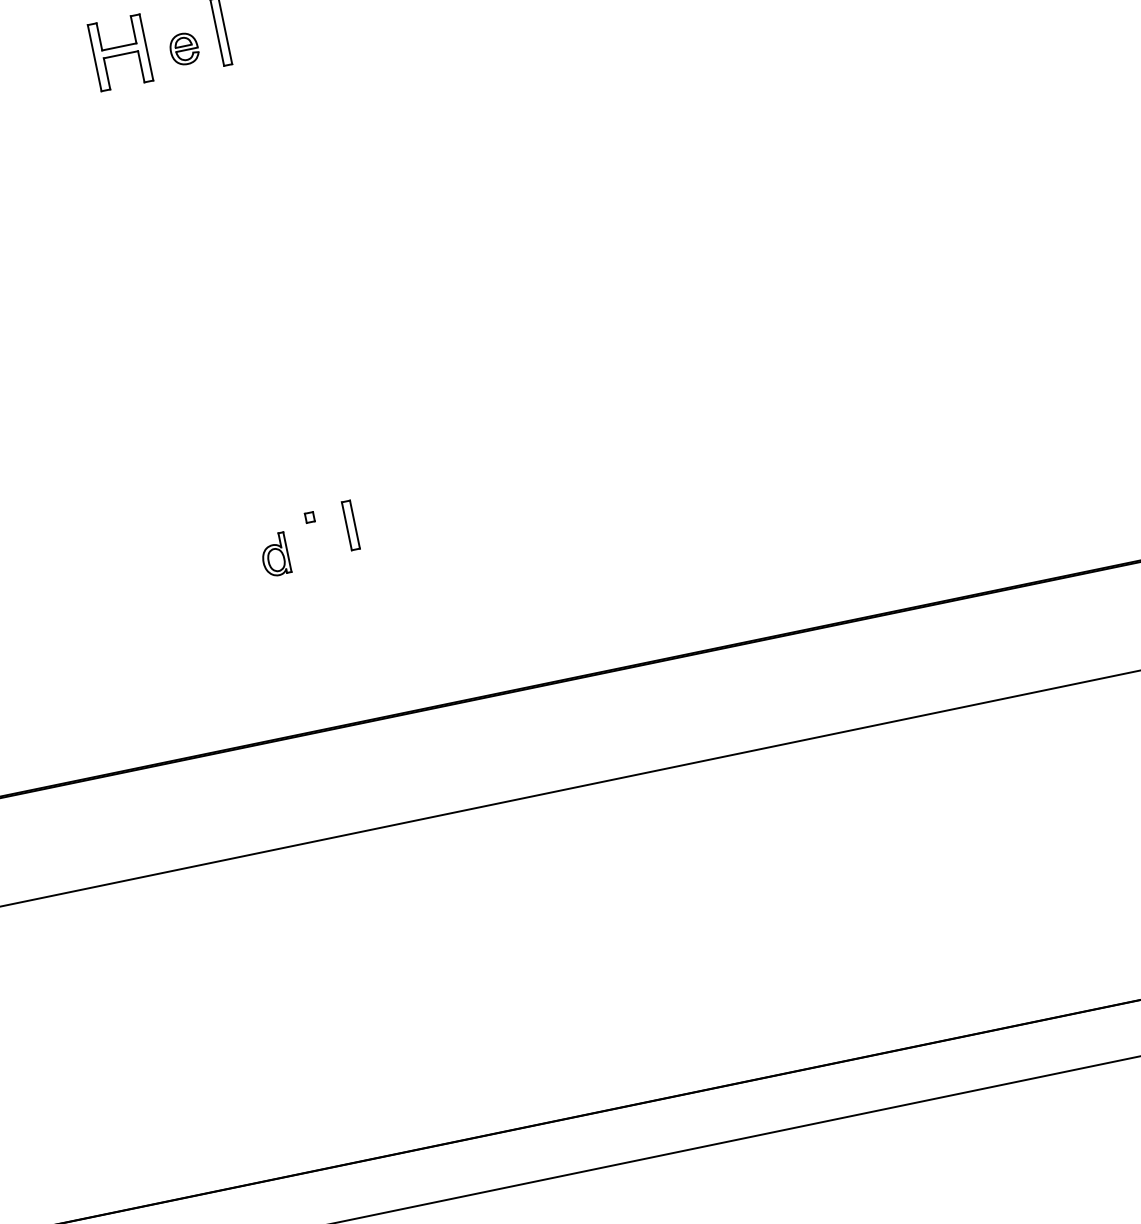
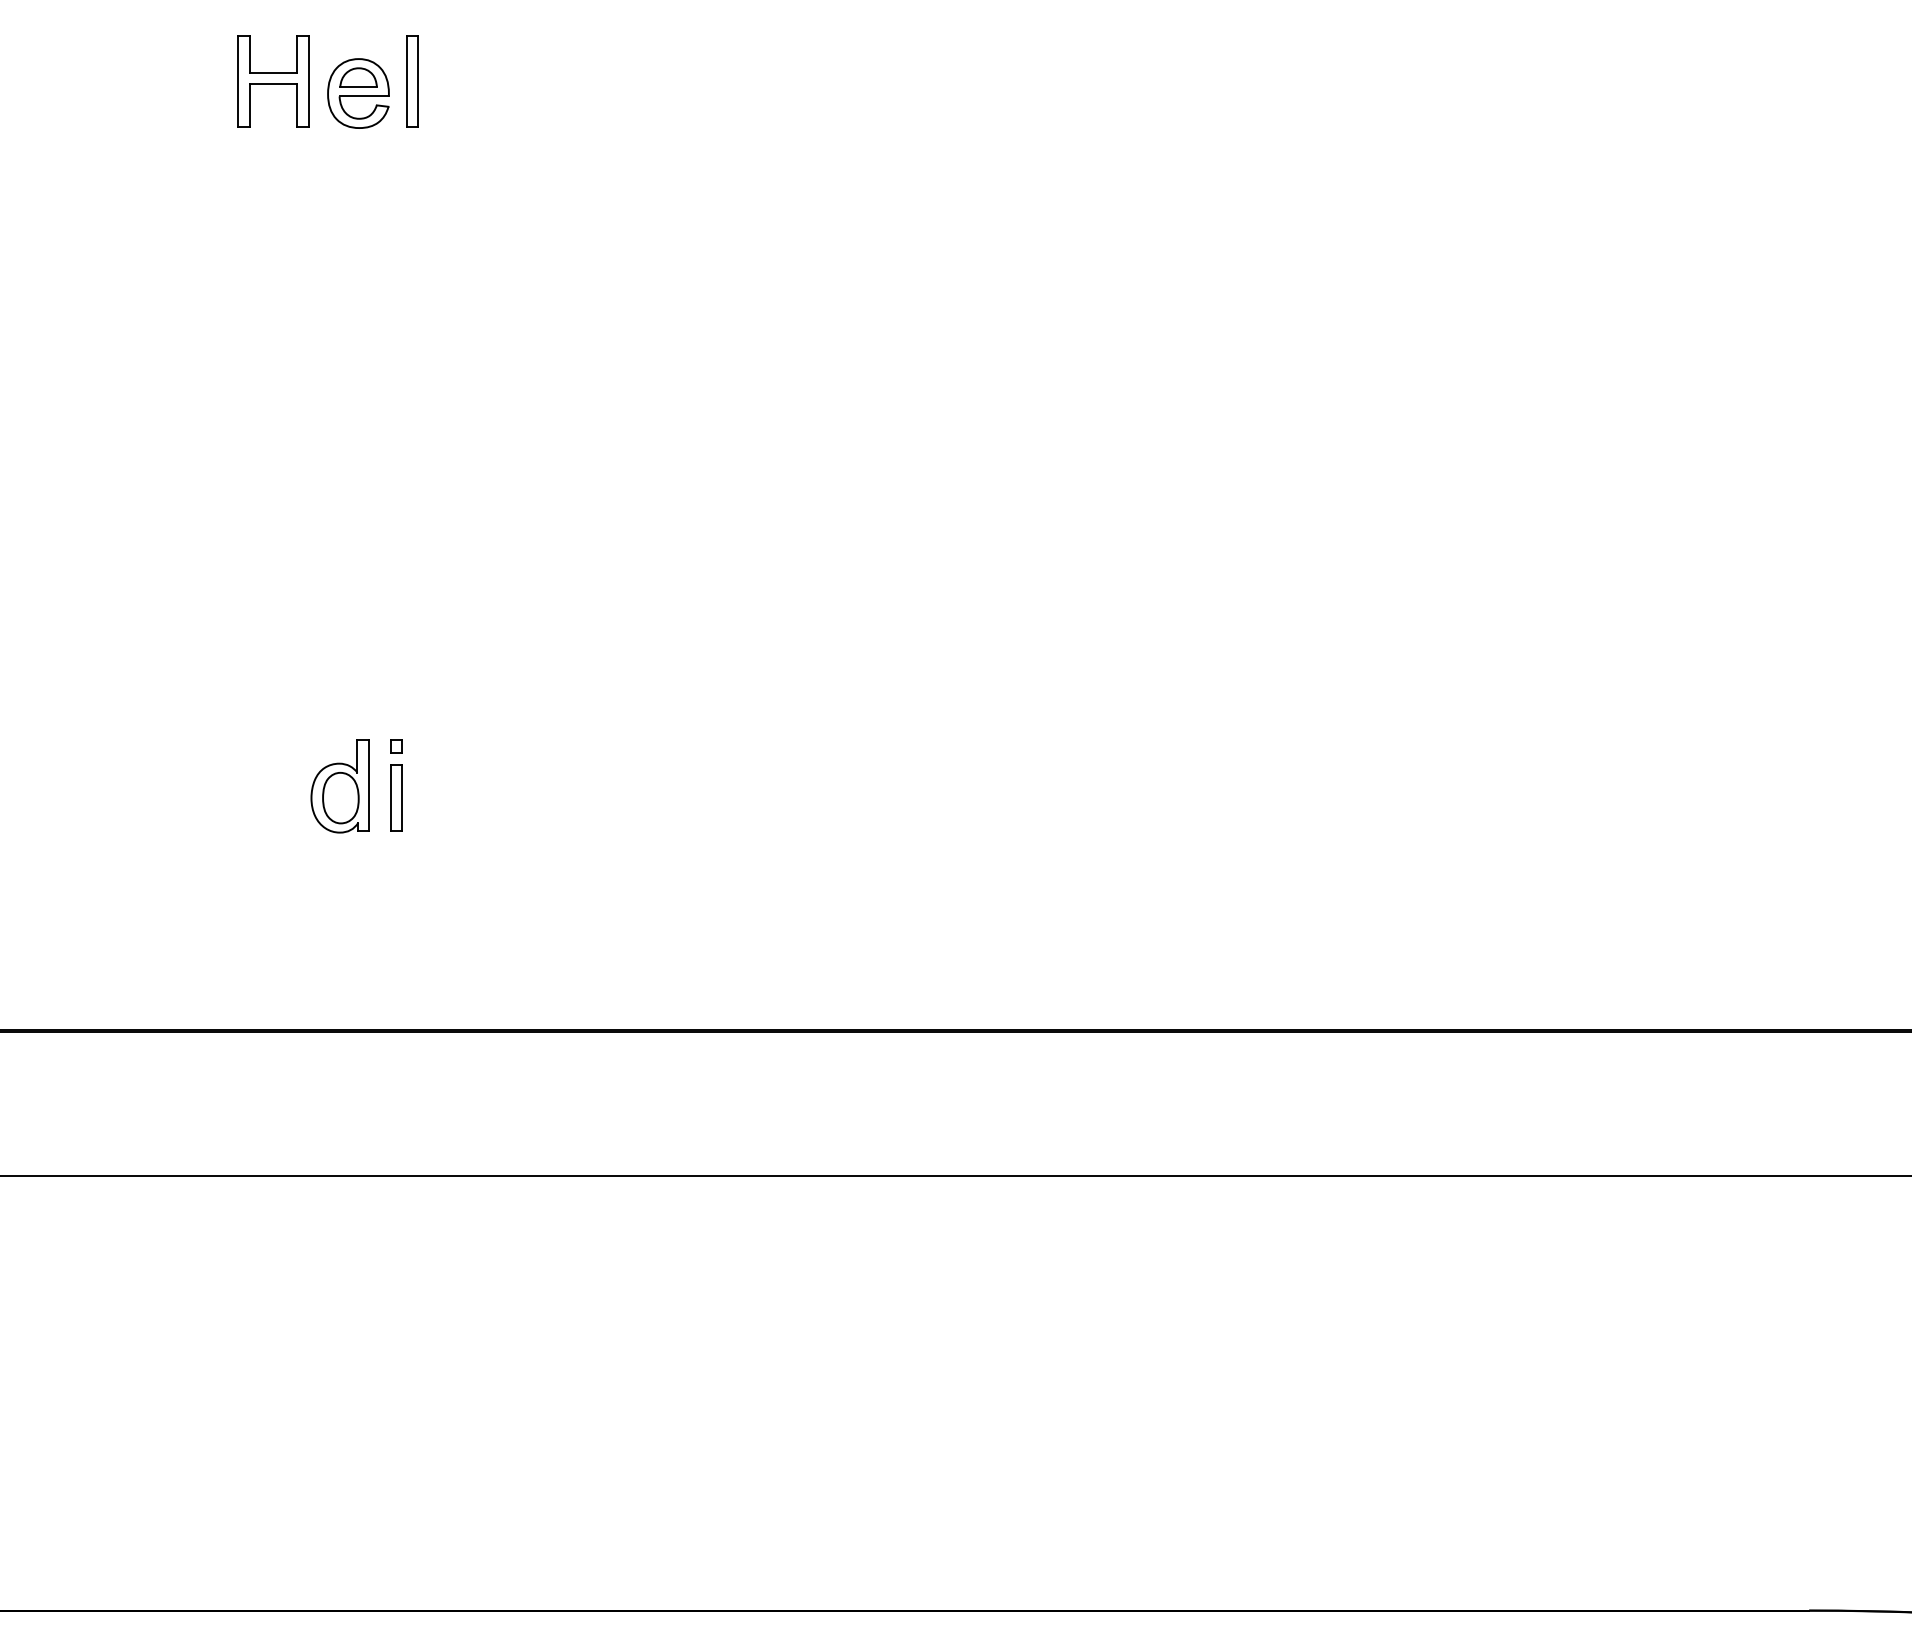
part: (184, 49) -> (358, 93), size x1.67
part: (350, 524) -> (396, 797), moved
part: (274, 555) -> (339, 786), size x1.67

